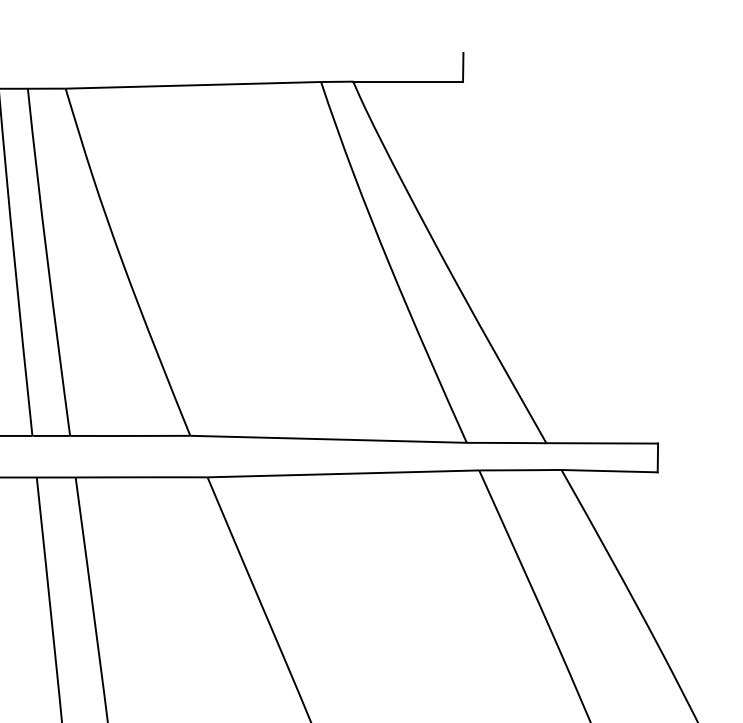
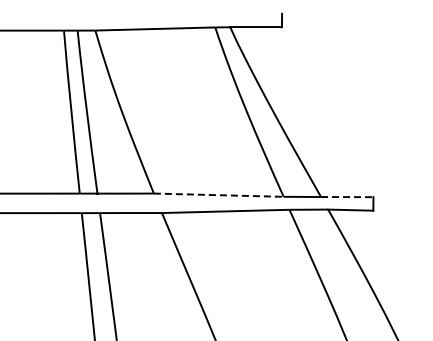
line: (327, 439) -> (218, 195), solid -> dashed
line: (602, 444) -> (347, 197), solid -> dashed

